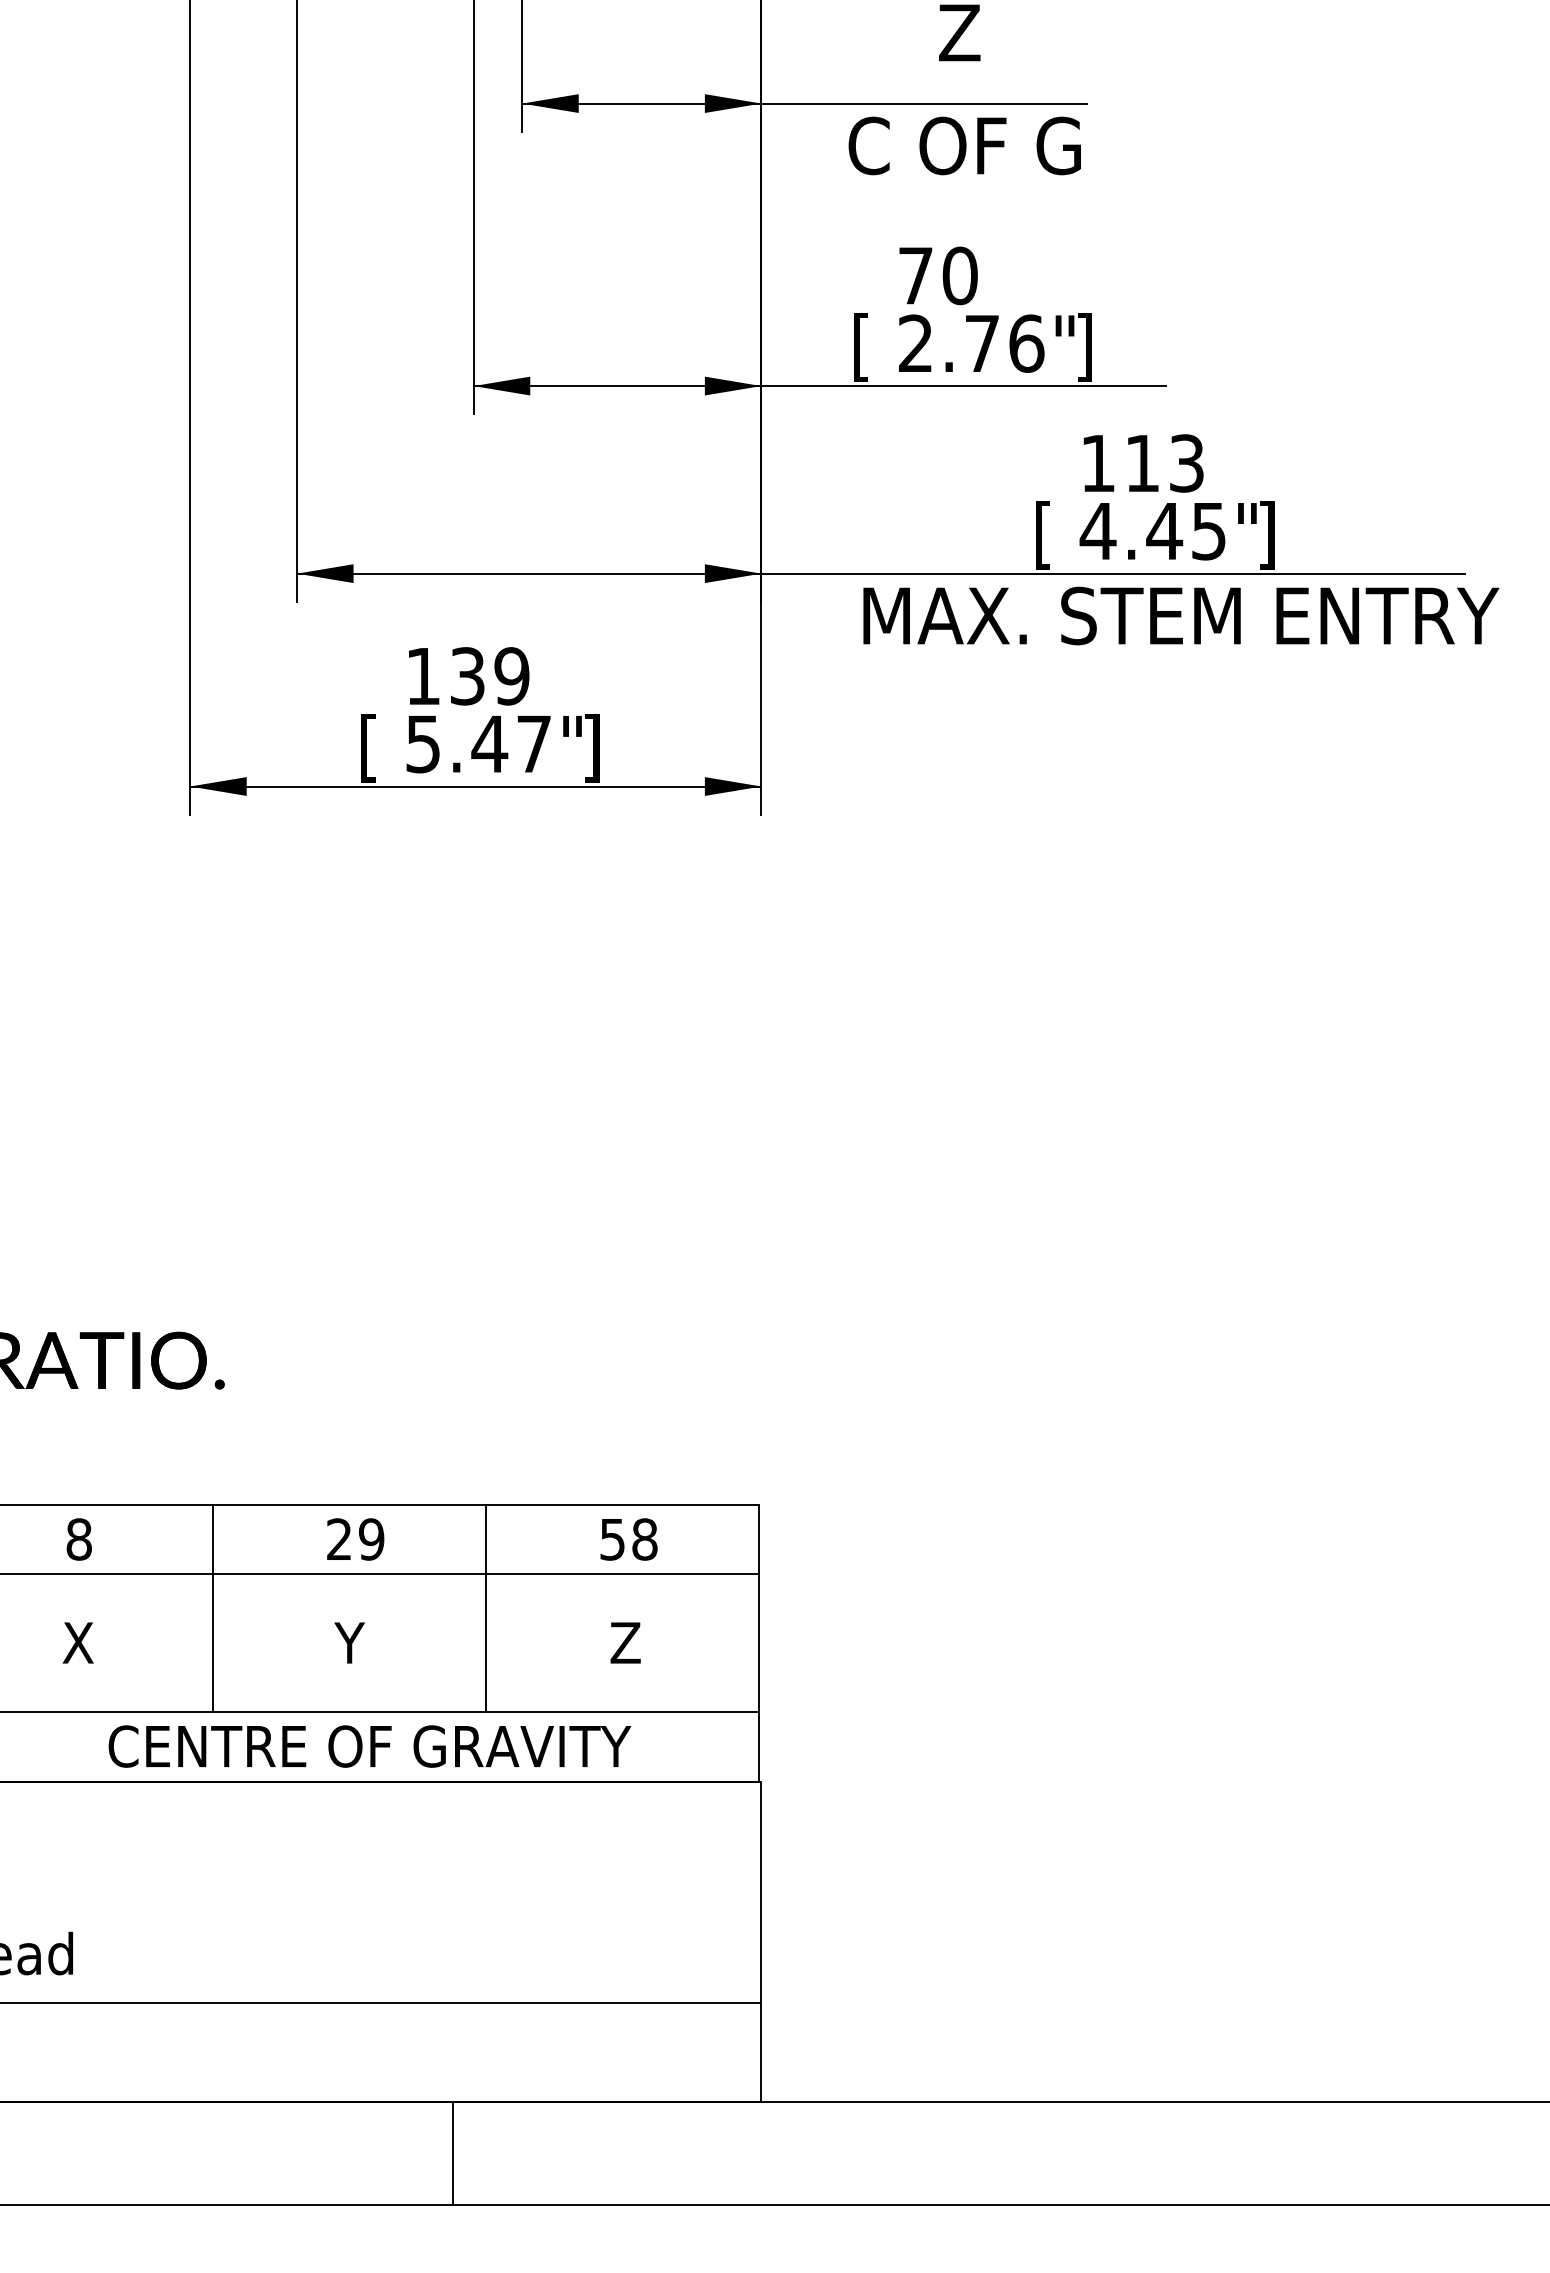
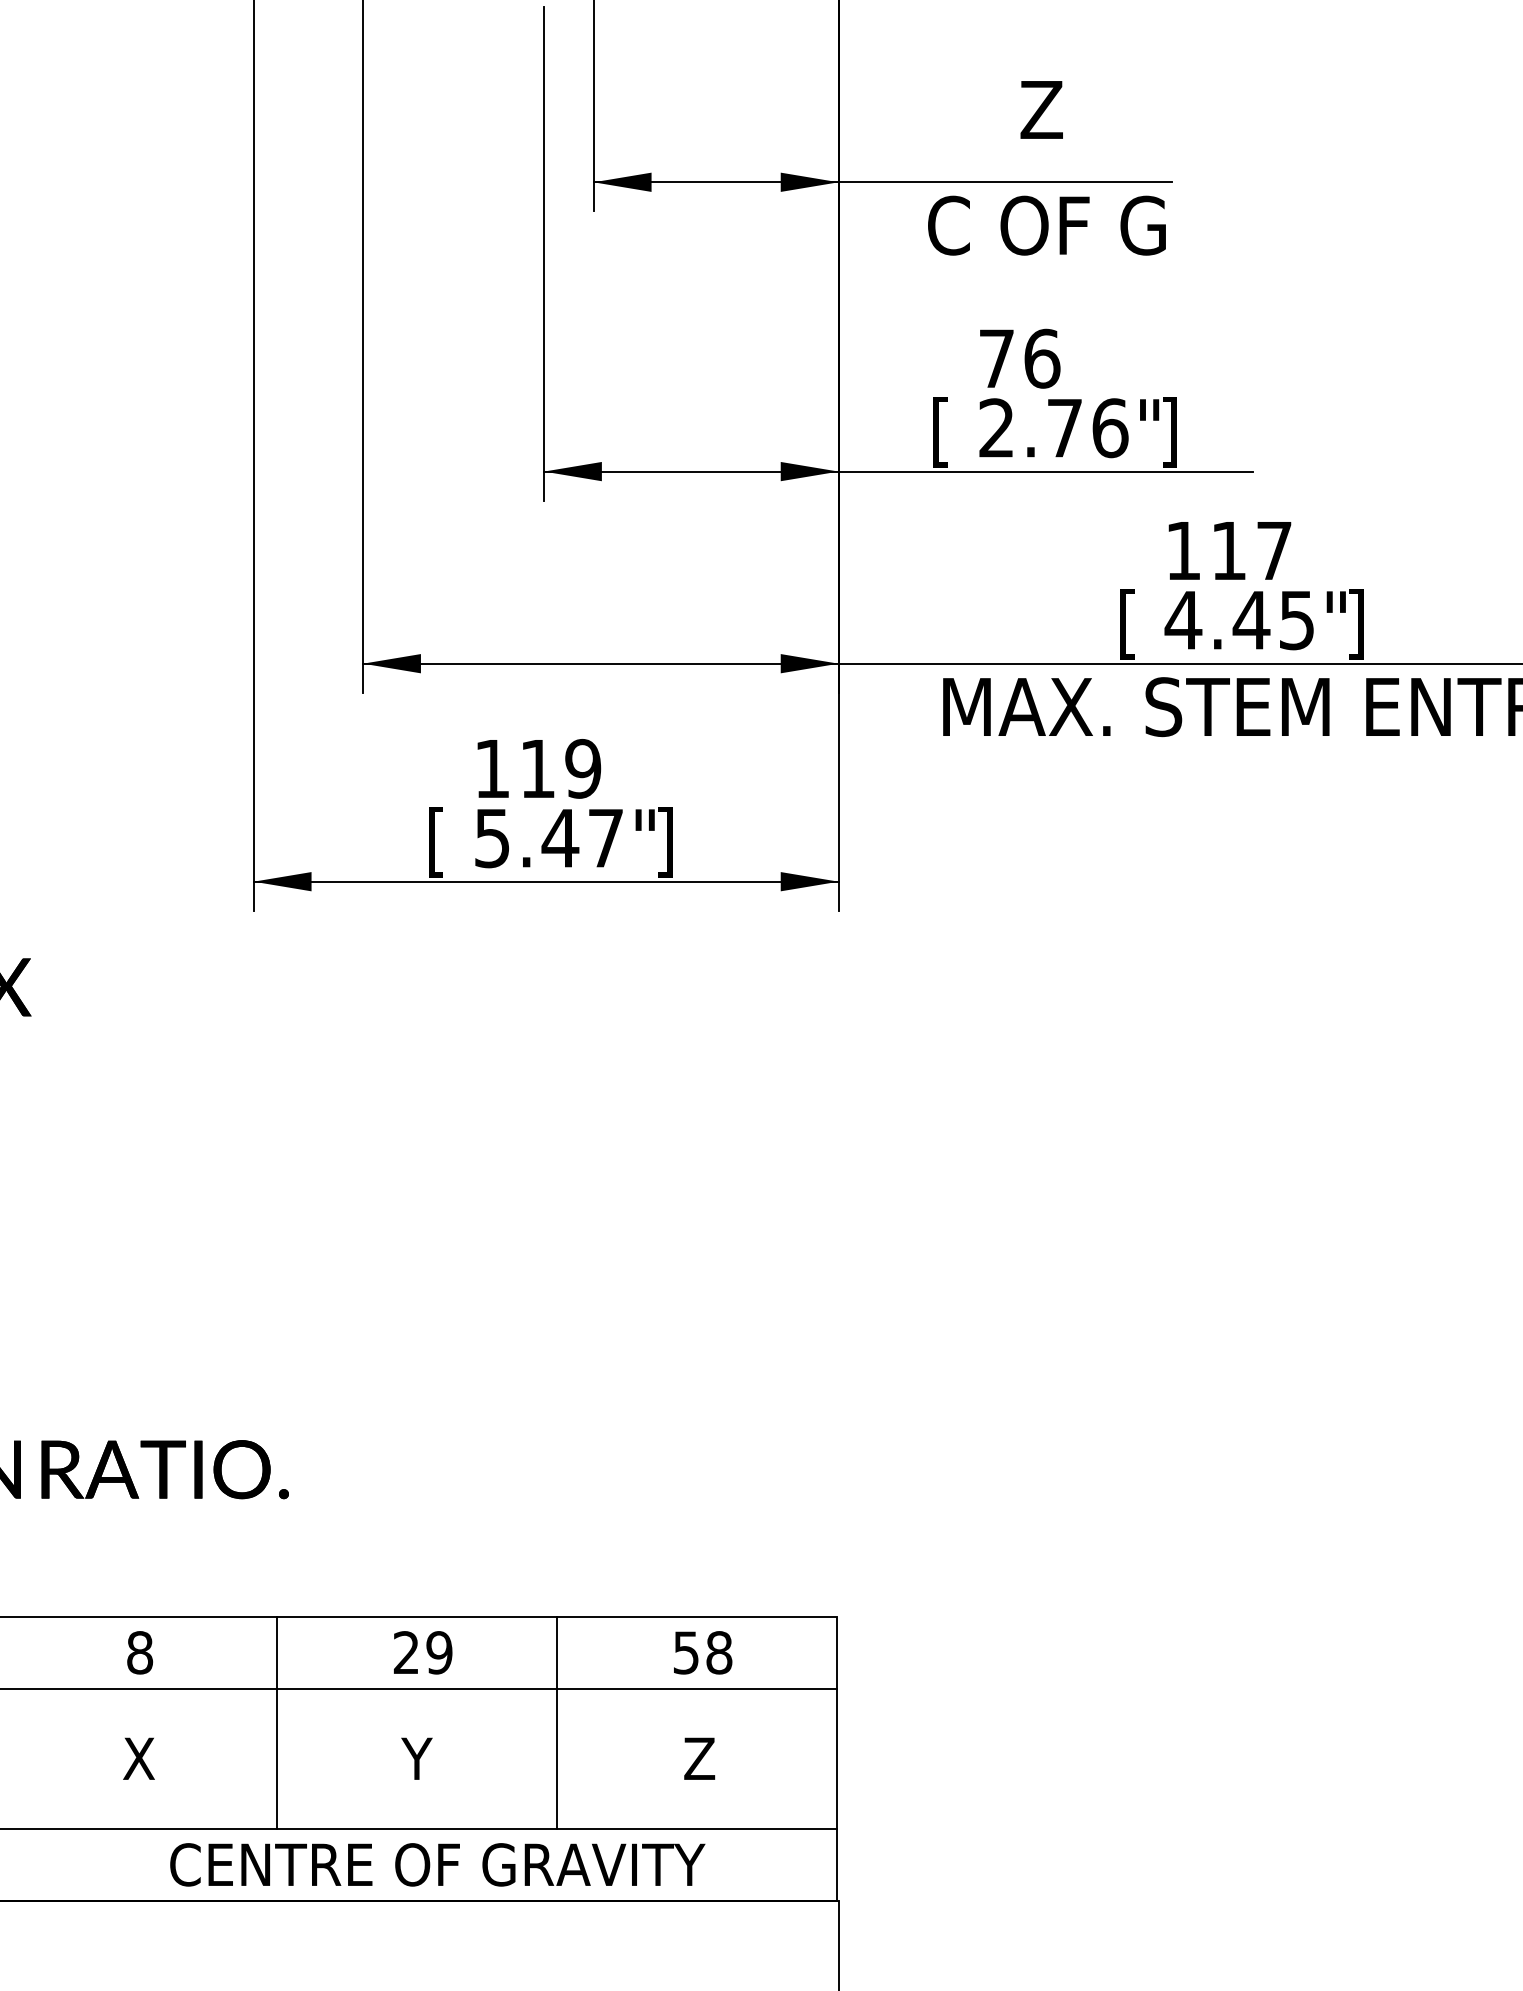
text: (960, 275) -> (1042, 358), 70 -> 76
text: (1186, 463) -> (1273, 550), 113 -> 117
text: (467, 676) -> (537, 769), 139 -> 119

